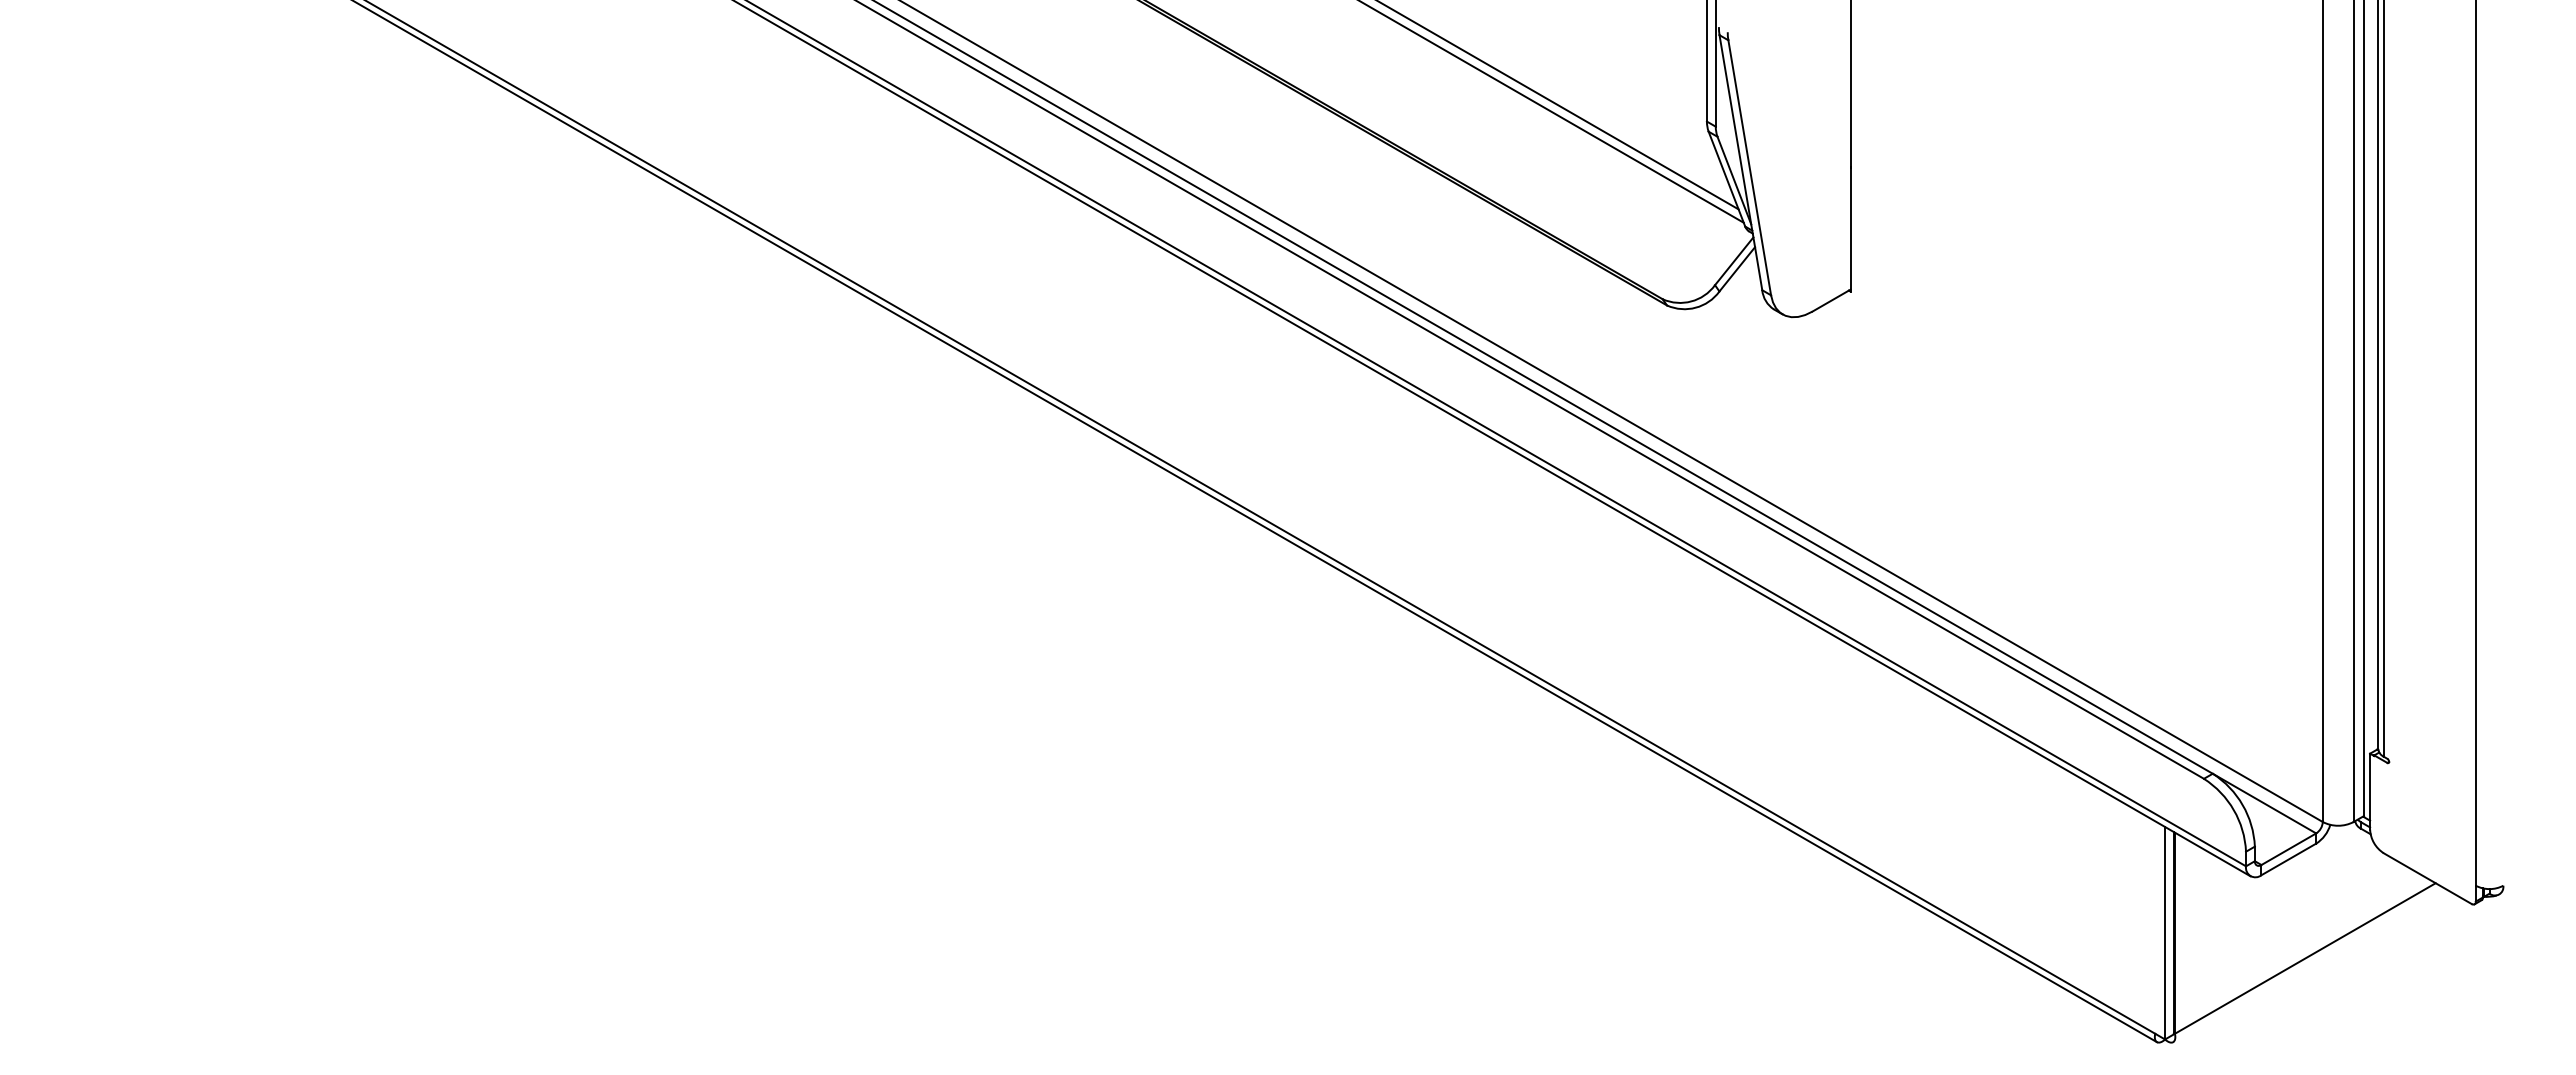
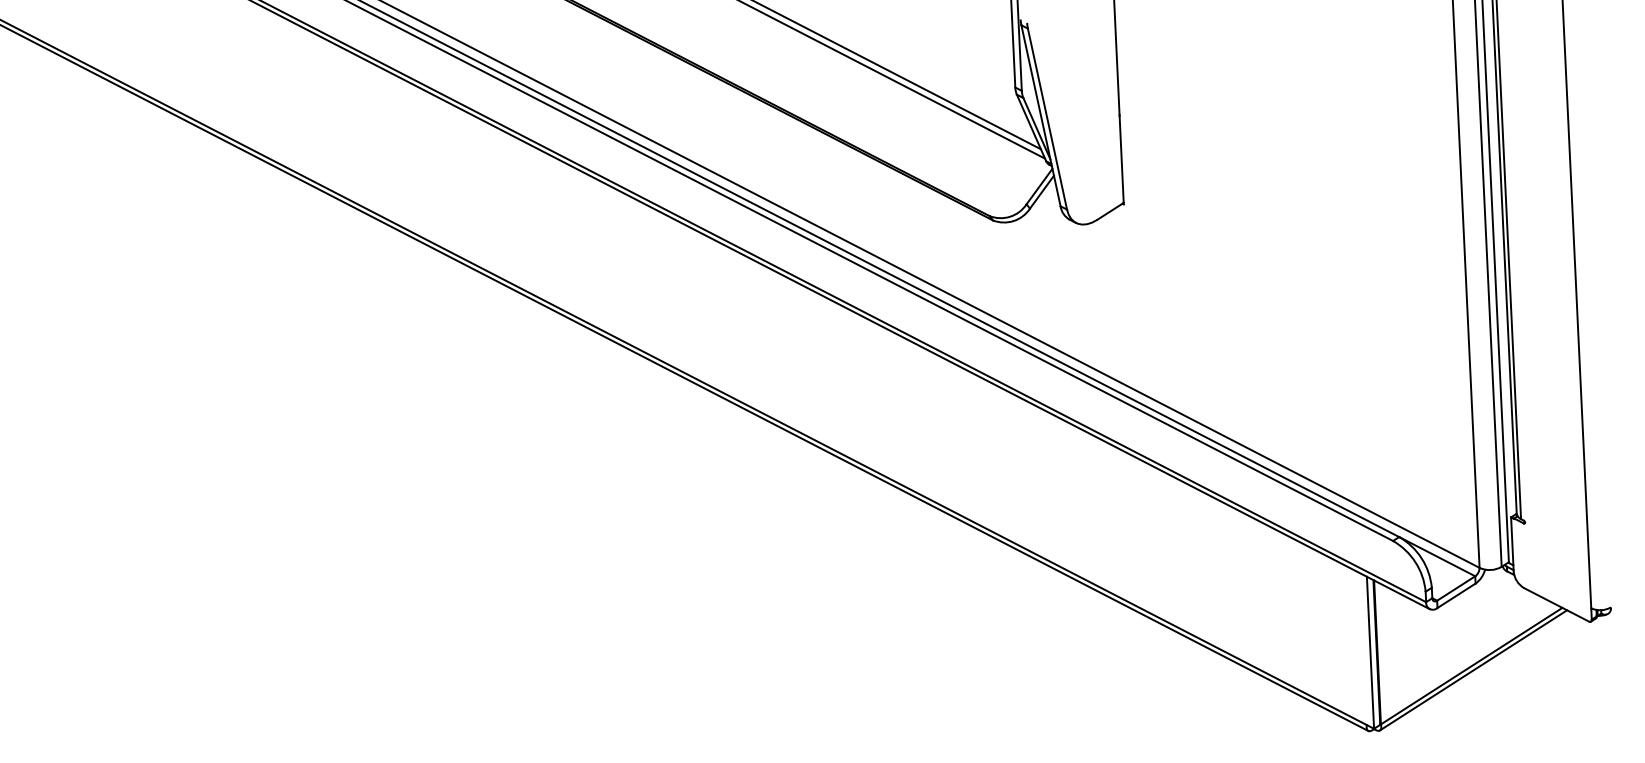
line: (2307, 964) -> (1473, 670), added

